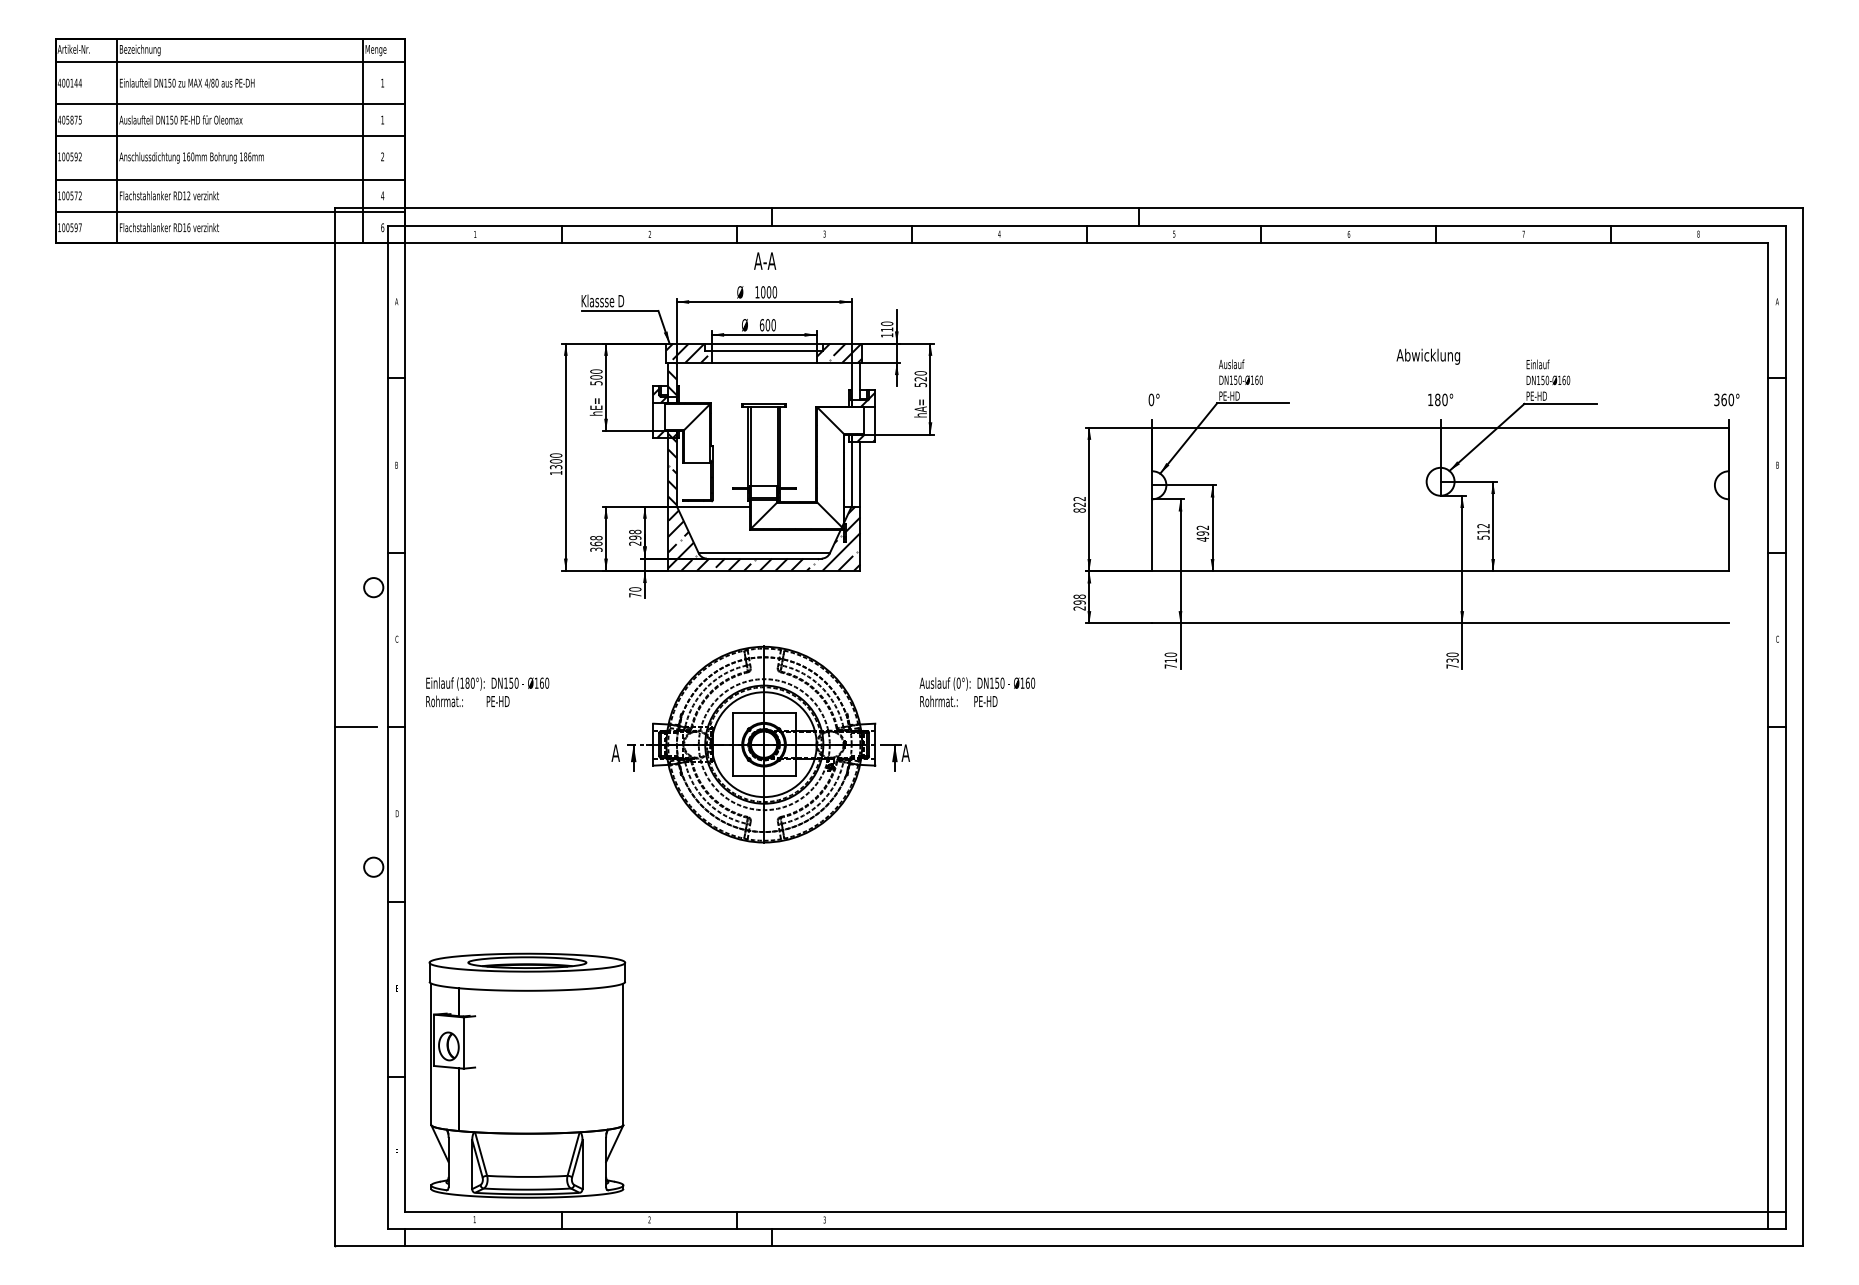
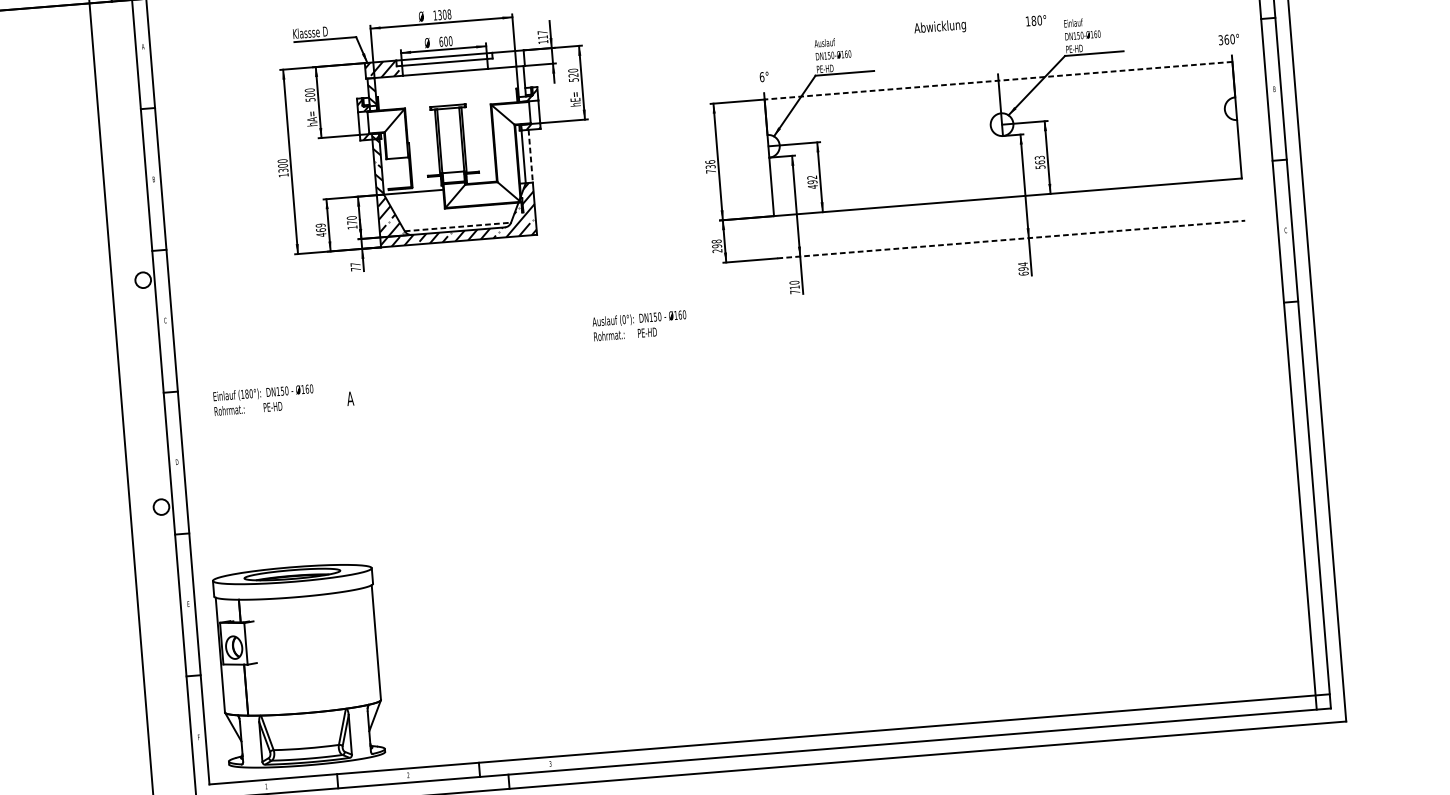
text: (769, 292) -> (445, 14), 1000 -> 1308
text: (887, 323) -> (542, 32), 110 -> 117
hatch: (839, 352) -> (505, 59), removed
text: (1428, 356) -> (940, 27), moved
text: (1151, 399) -> (762, 76), 0° -> 6°
text: (1440, 399) -> (1036, 20), moved
text: (596, 403) -> (311, 116), hE= -> hA=
text: (920, 405) -> (575, 96), hA= -> hE=
line: (1440, 427) -> (998, 80), solid -> dashed
line: (860, 474) -> (530, 156), solid -> dashed
text: (1079, 504) -> (710, 166), 822 -> 736
text: (1483, 528) -> (1039, 159), 512 -> 563
text: (635, 537) -> (352, 222), 298 -> 170
text: (596, 544) -> (321, 230), 368 -> 469
line: (764, 553) -> (458, 227), solid -> dashed
text: (635, 589) -> (355, 264), 70 -> 77
line: (1441, 623) -> (1012, 239), solid -> dashed
text: (1452, 660) -> (1023, 268), 730 -> 694
text: (487, 692) -> (263, 400), moved
line: (356, 727) -> (138, 394), removed
part: (768, 744) -> (473, 381), removed

